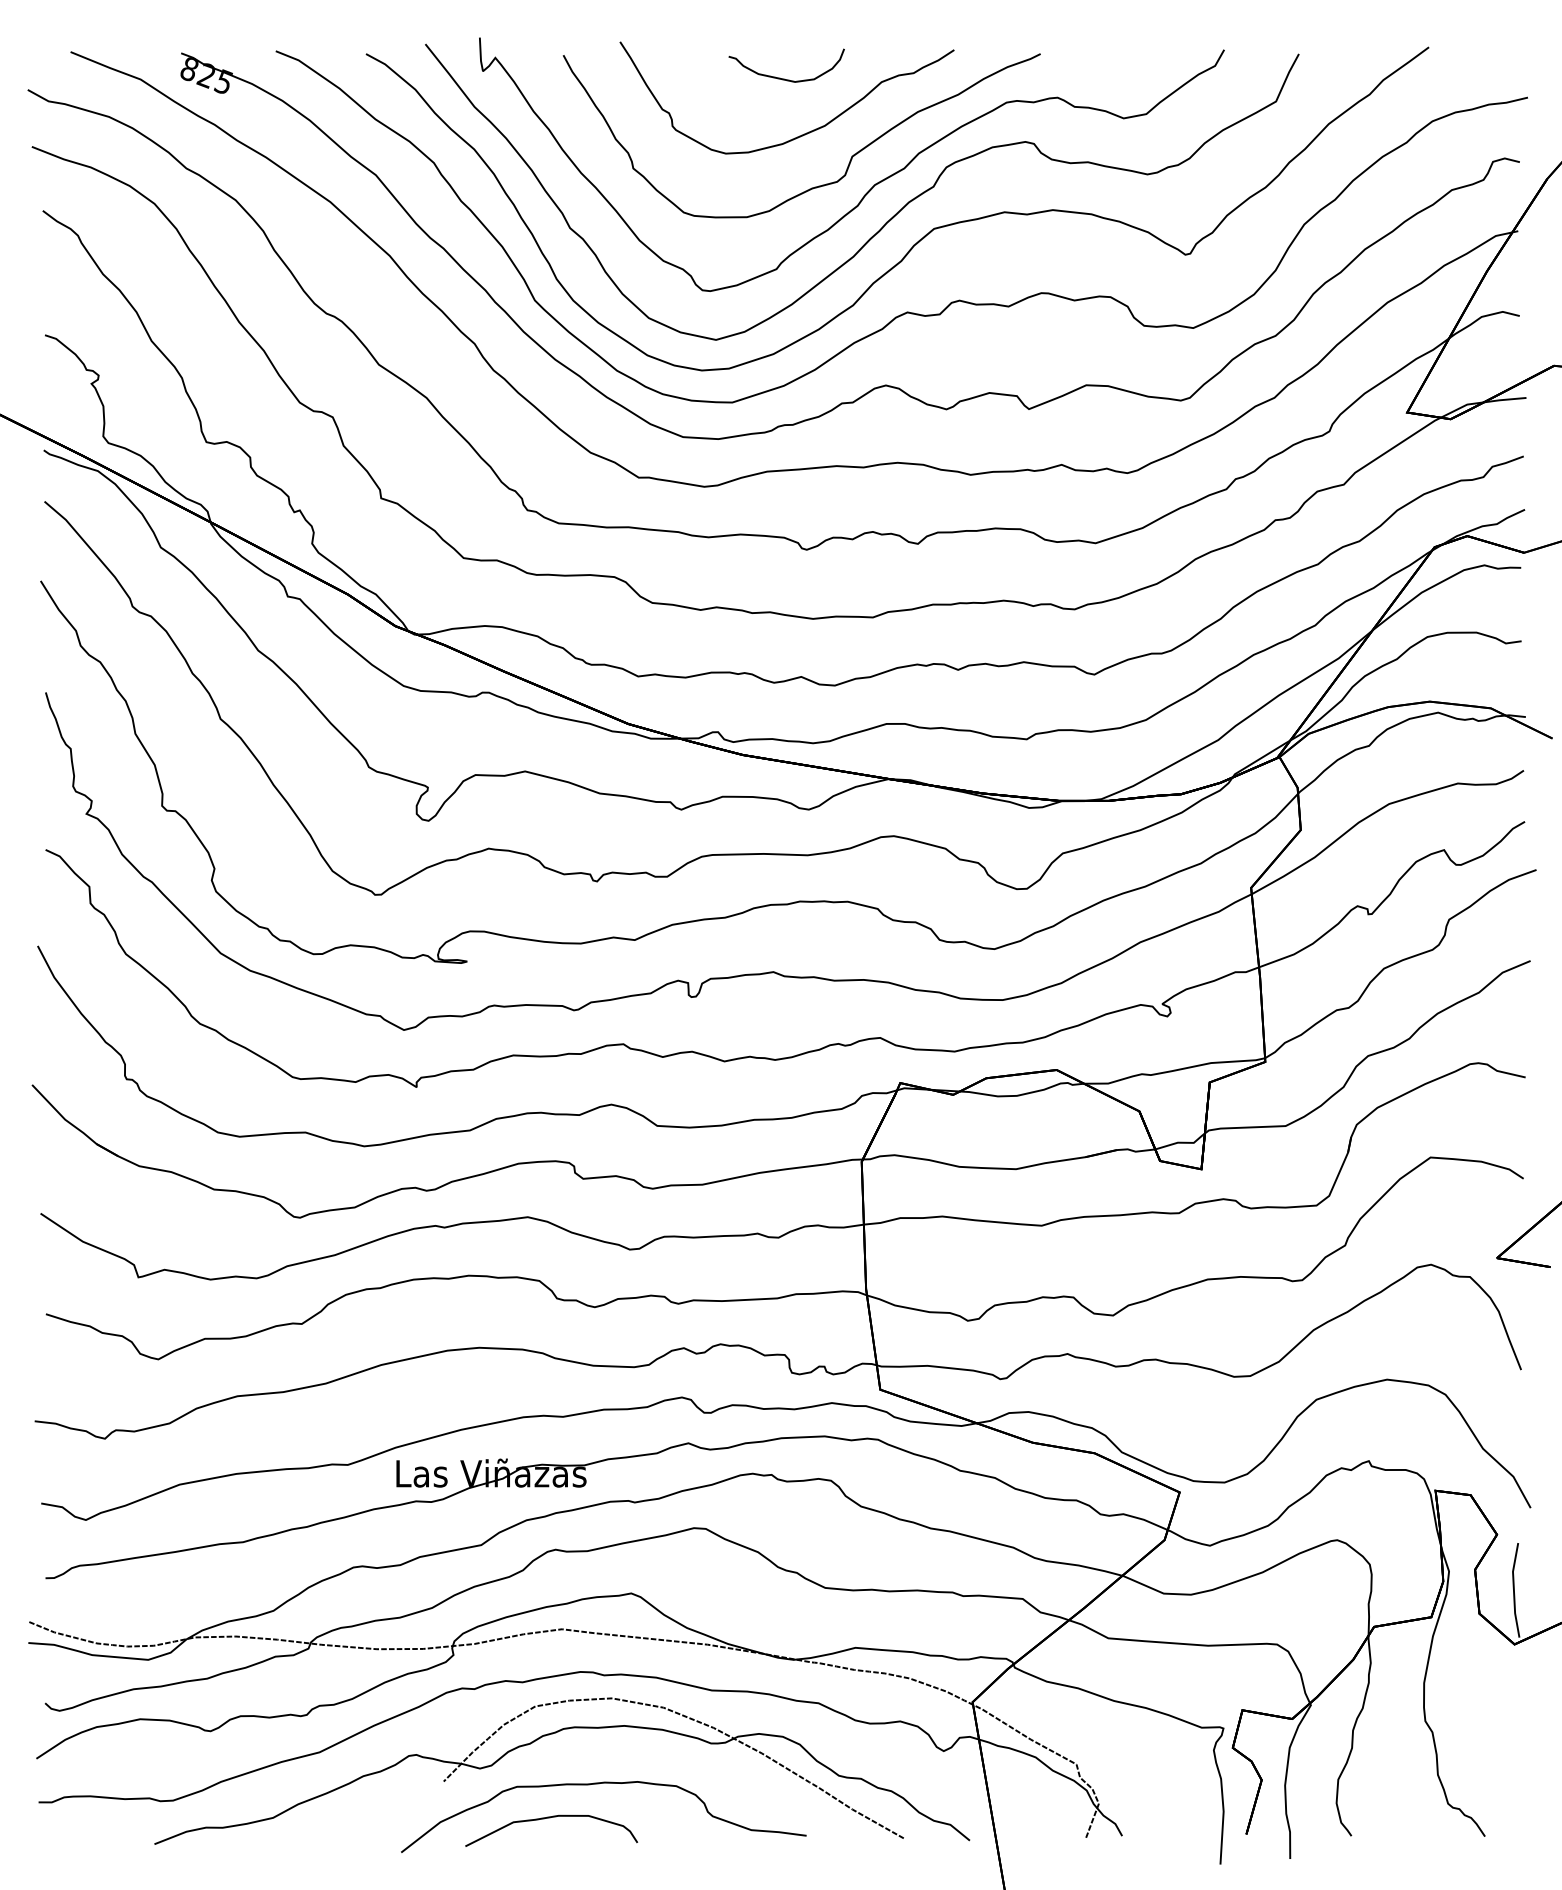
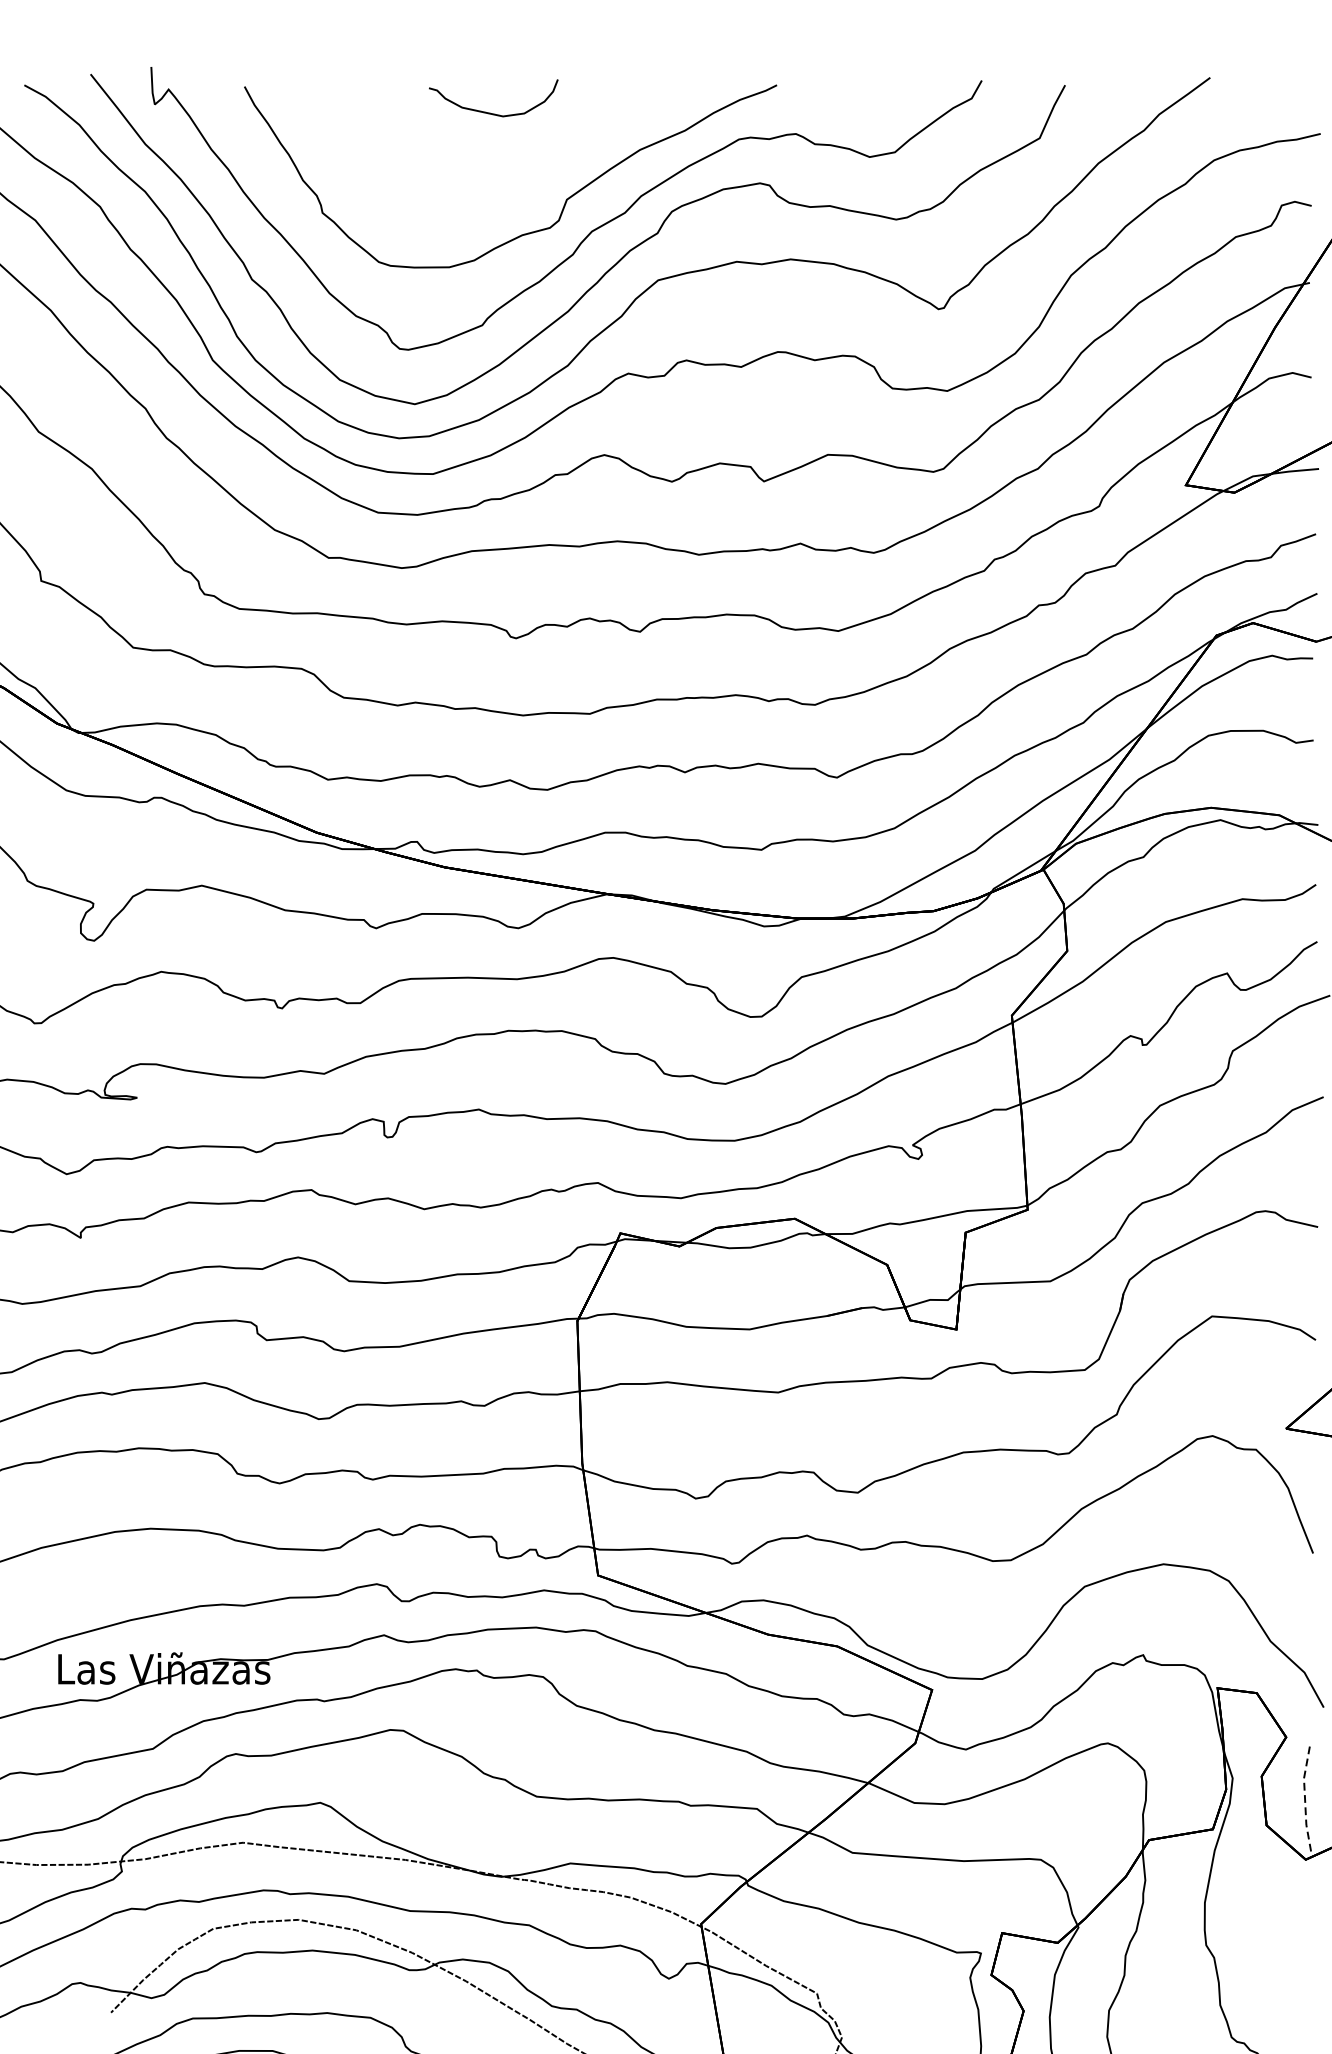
curve: (801, 134) -> (510, 175), removed
line: (1513, 1590) -> (1304, 1799), solid -> dashed

